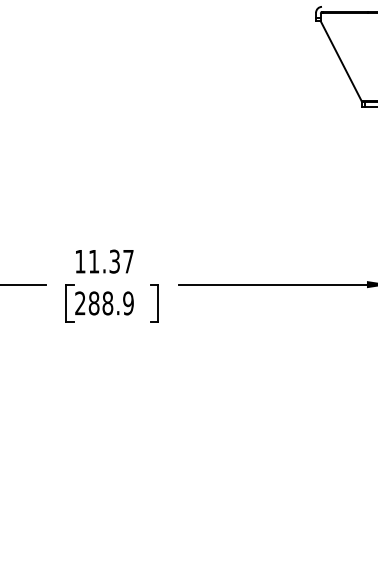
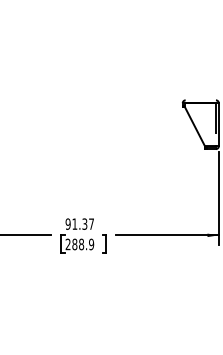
text: (78, 260) -> (67, 223), 11.37 -> 91.37

